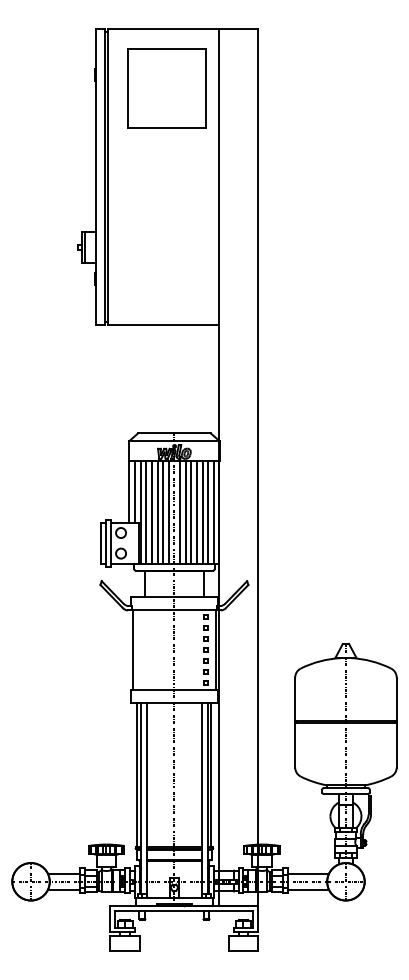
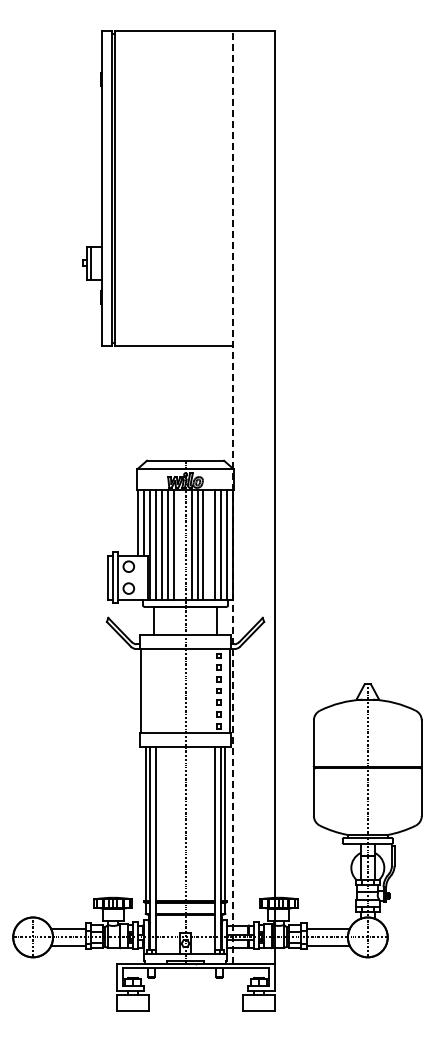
part: (166, 87) -> (177, 93), removed
line: (218, 466) -> (232, 496), solid -> dashed
line: (168, 512) -> (179, 544), removed
line: (196, 512) -> (209, 544), removed

